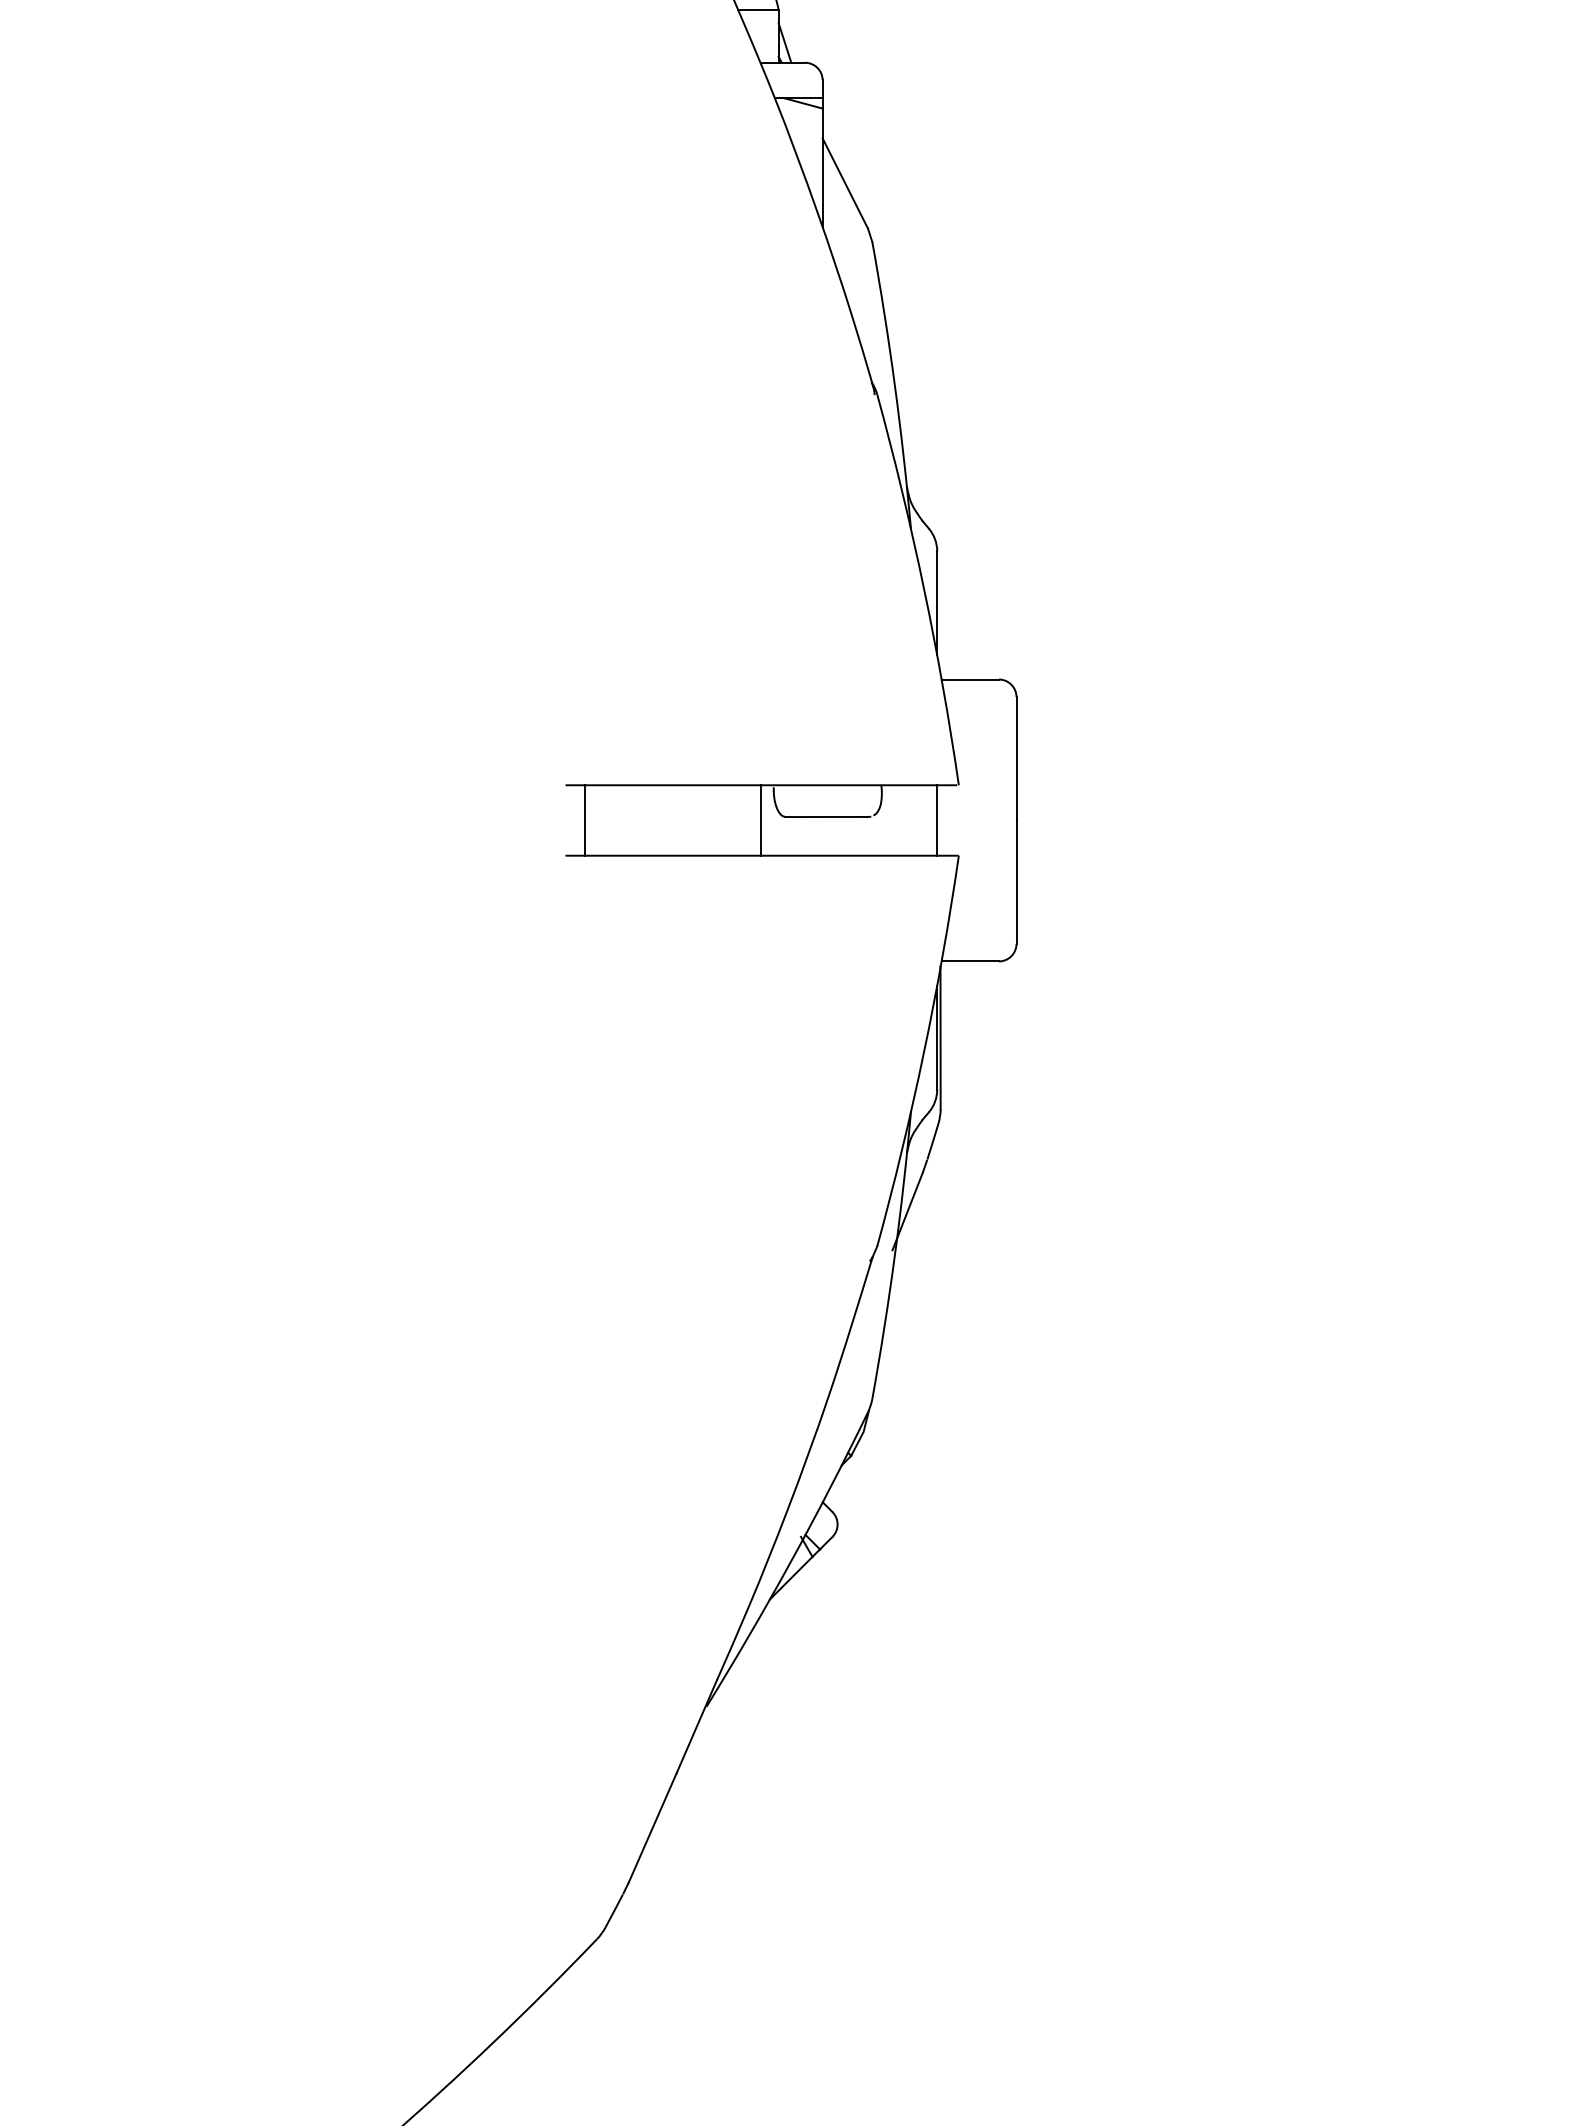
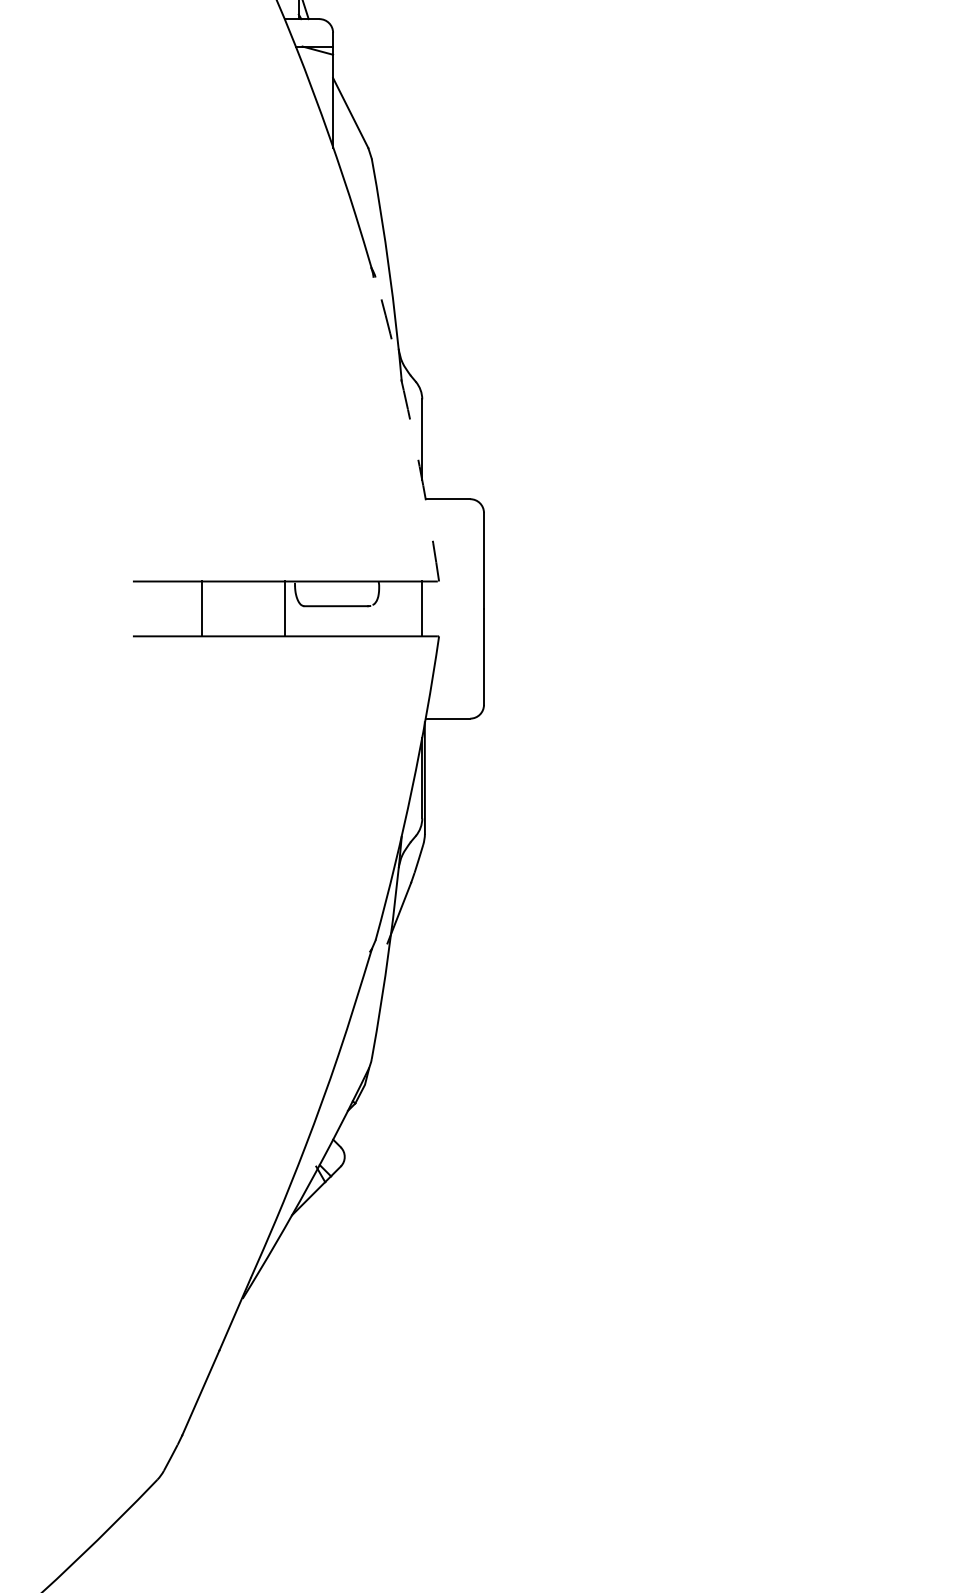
arc: (924, 588) -> (412, 428), solid -> dashed
line: (584, 820) -> (202, 608), moved

